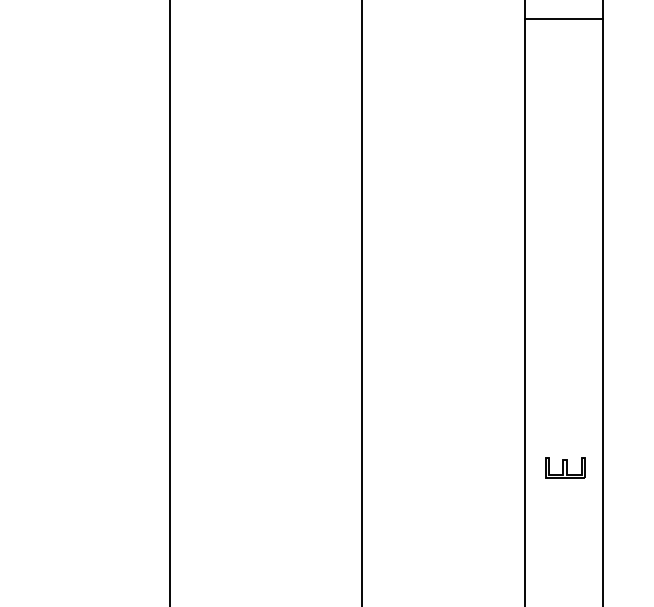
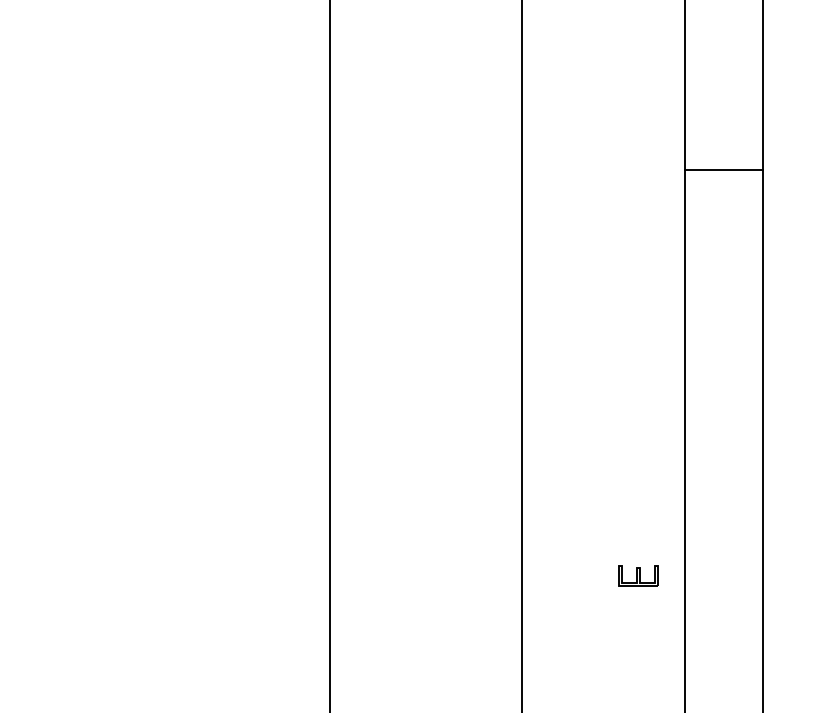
line: (563, 18) -> (723, 169), moved
part: (565, 467) -> (638, 575), moved

